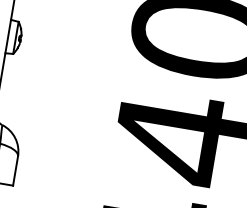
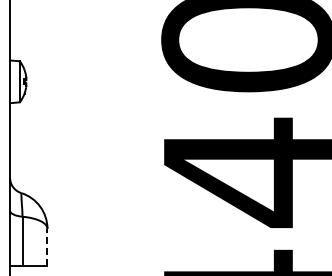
line: (15, 171) -> (47, 247), solid -> dashed

